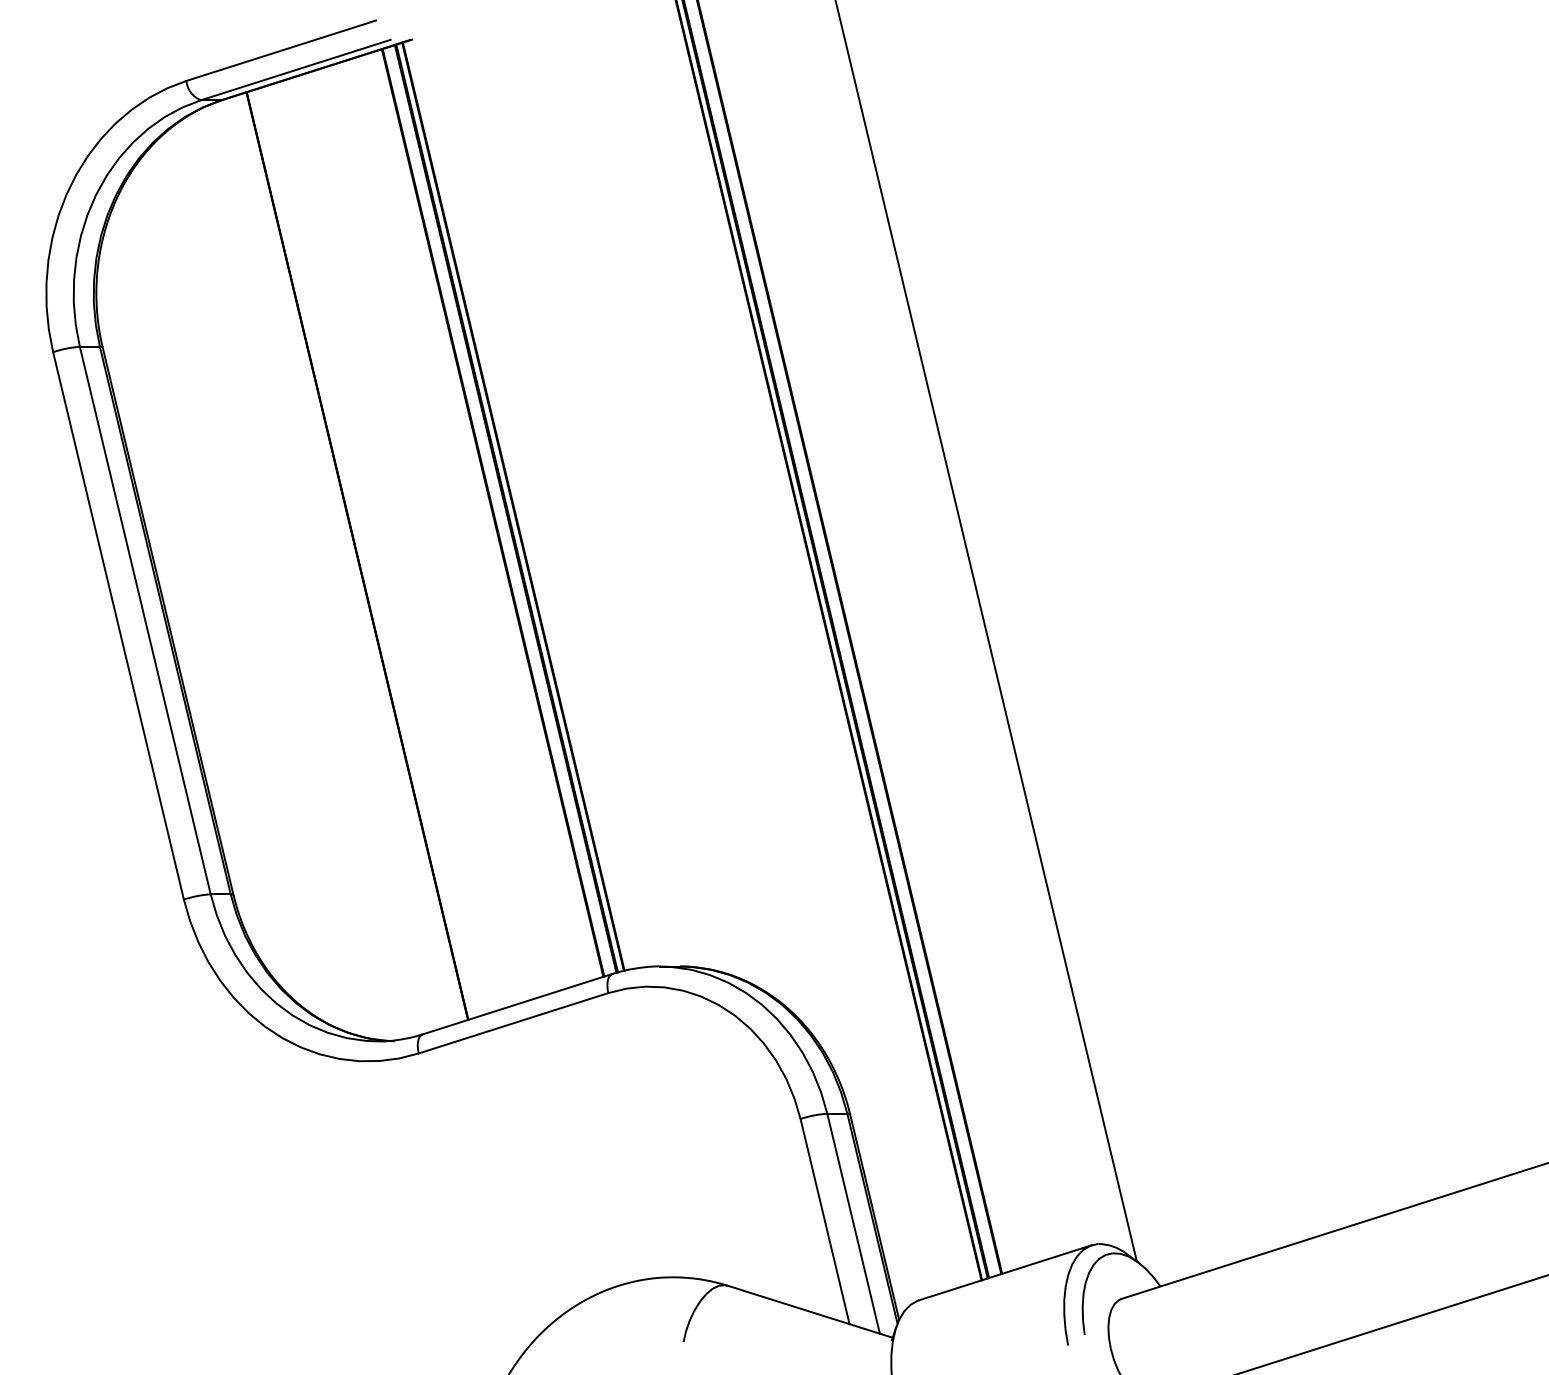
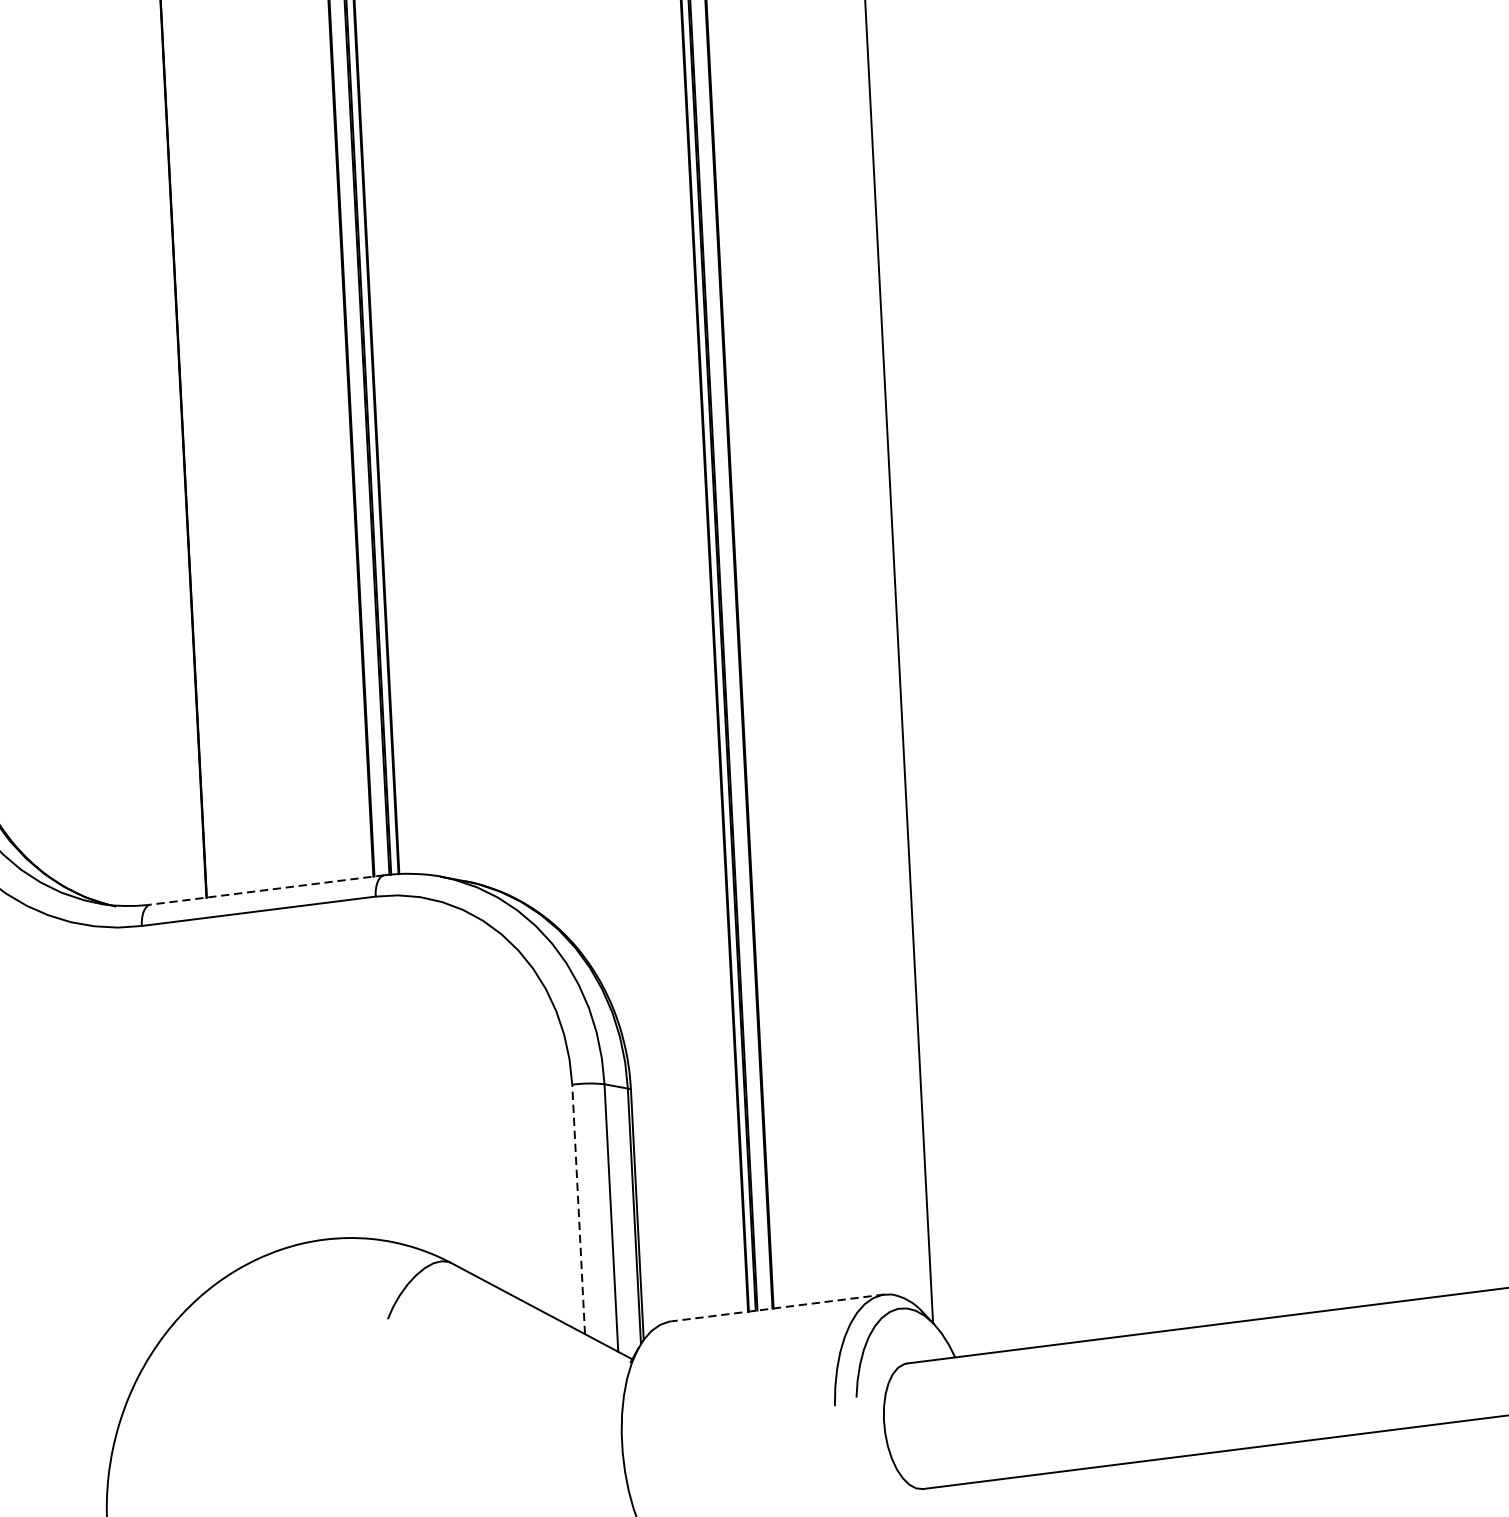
line: (517, 1004) -> (267, 890), solid -> dashed
line: (824, 1221) -> (577, 1209), solid -> dashed
line: (1005, 1272) -> (777, 1307), solid -> dashed

